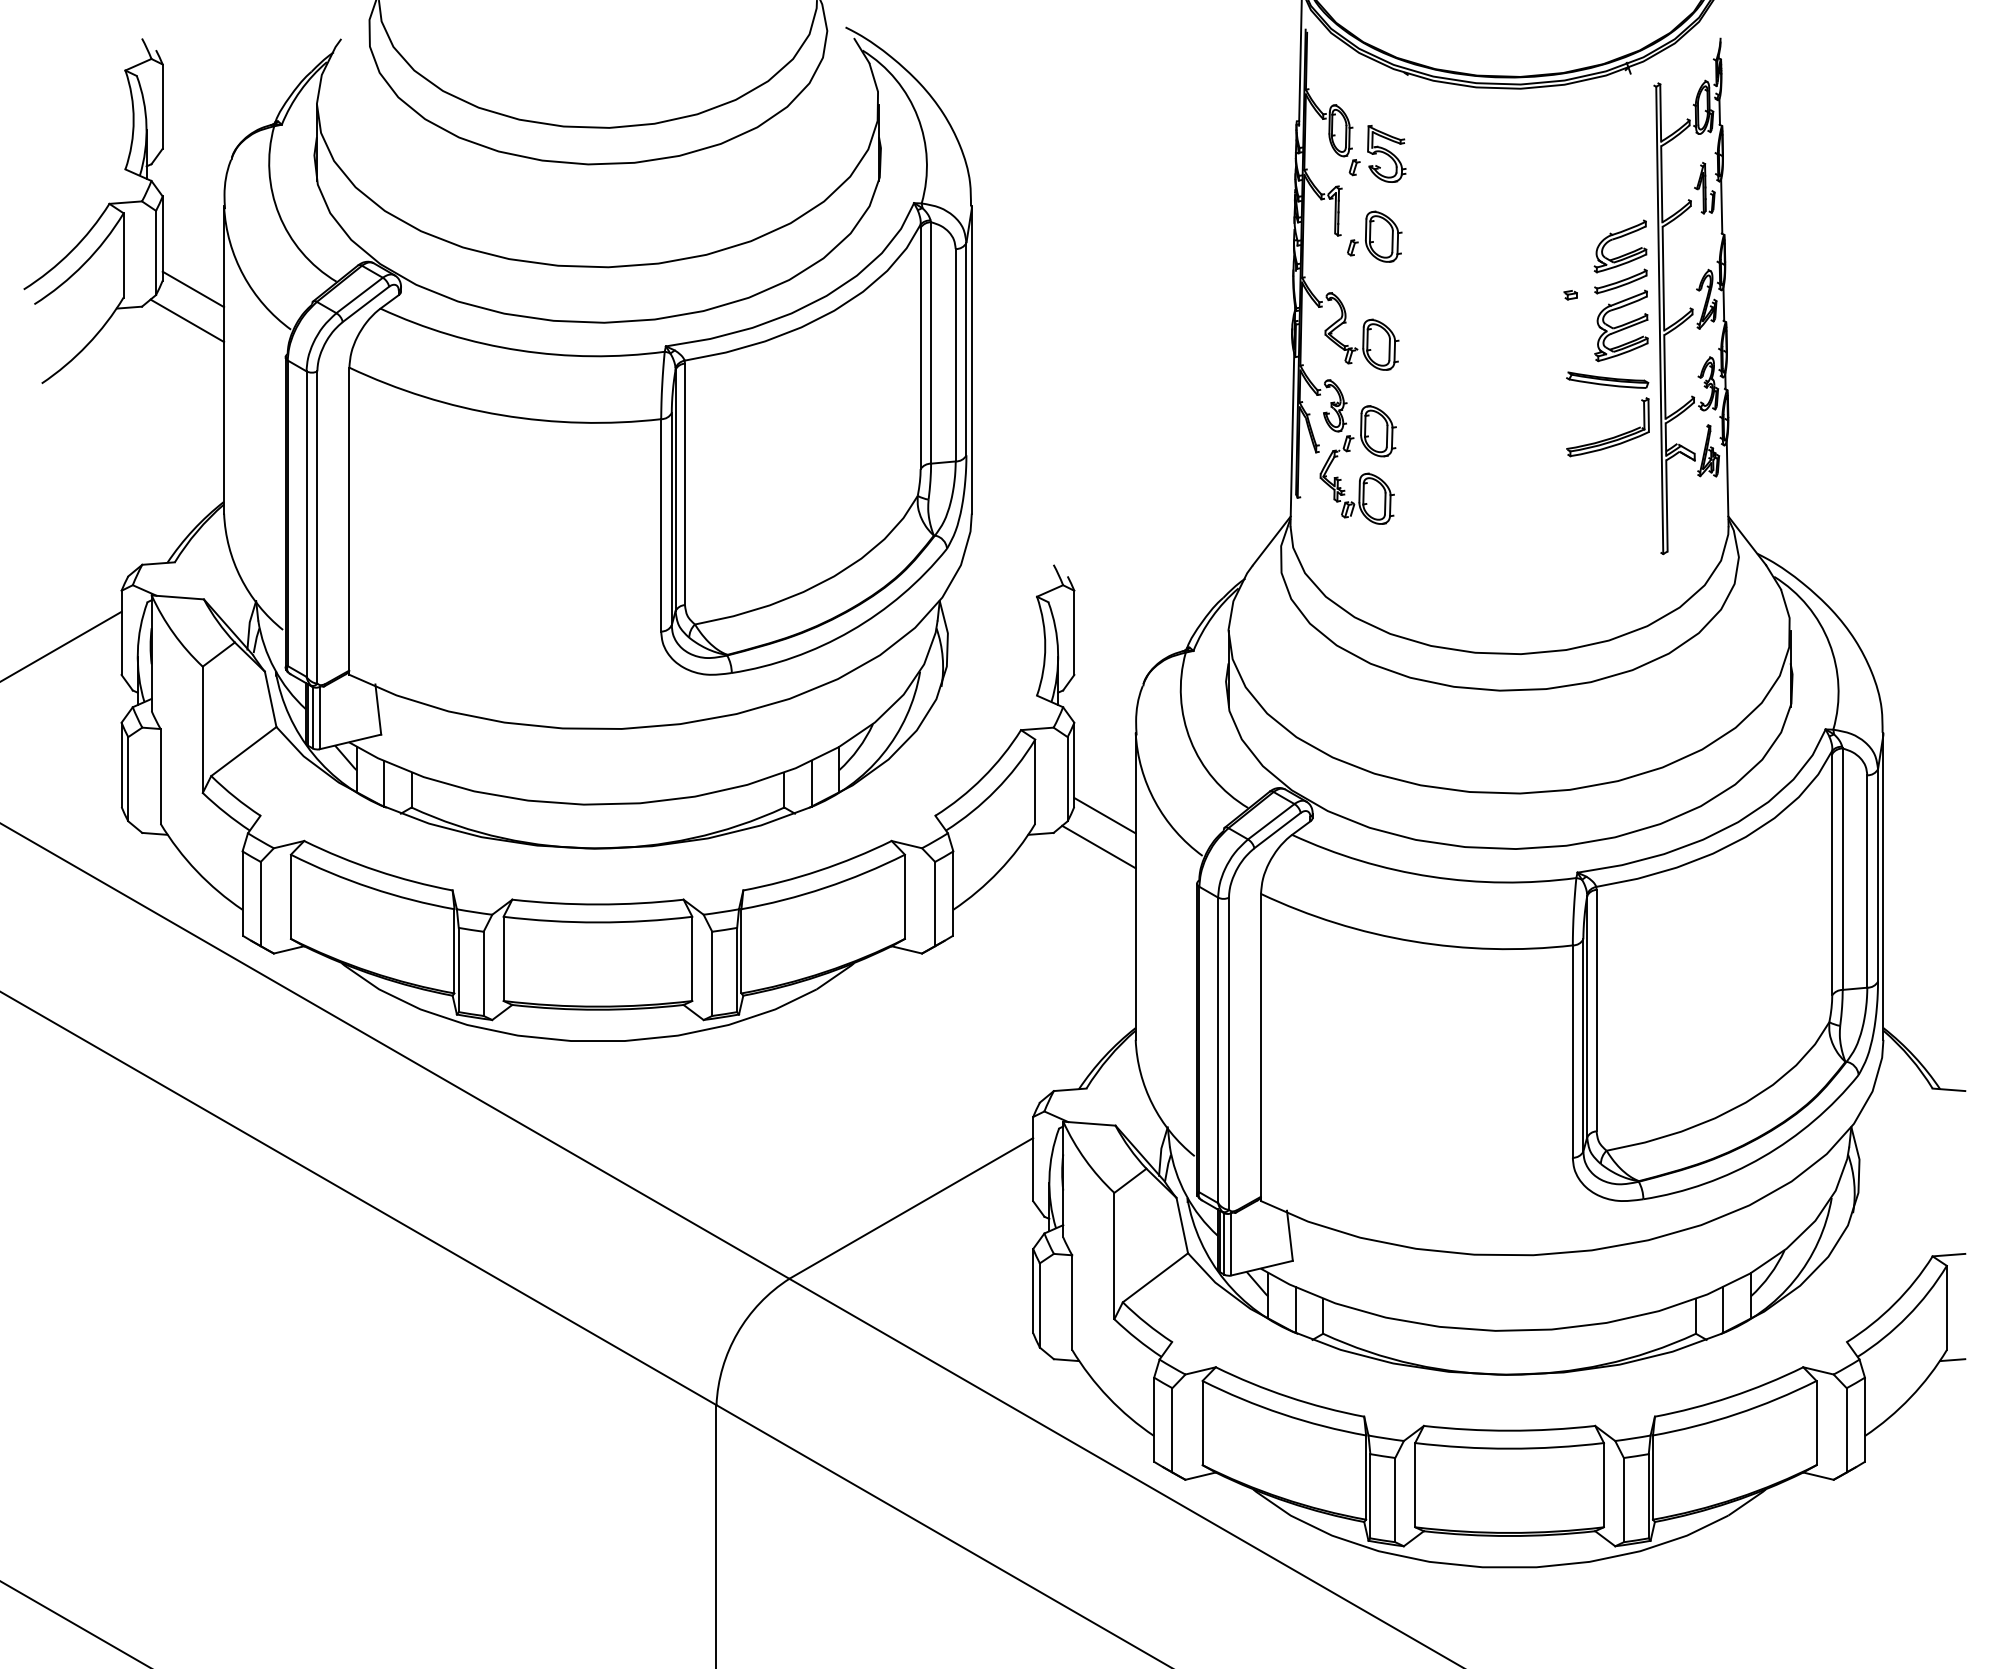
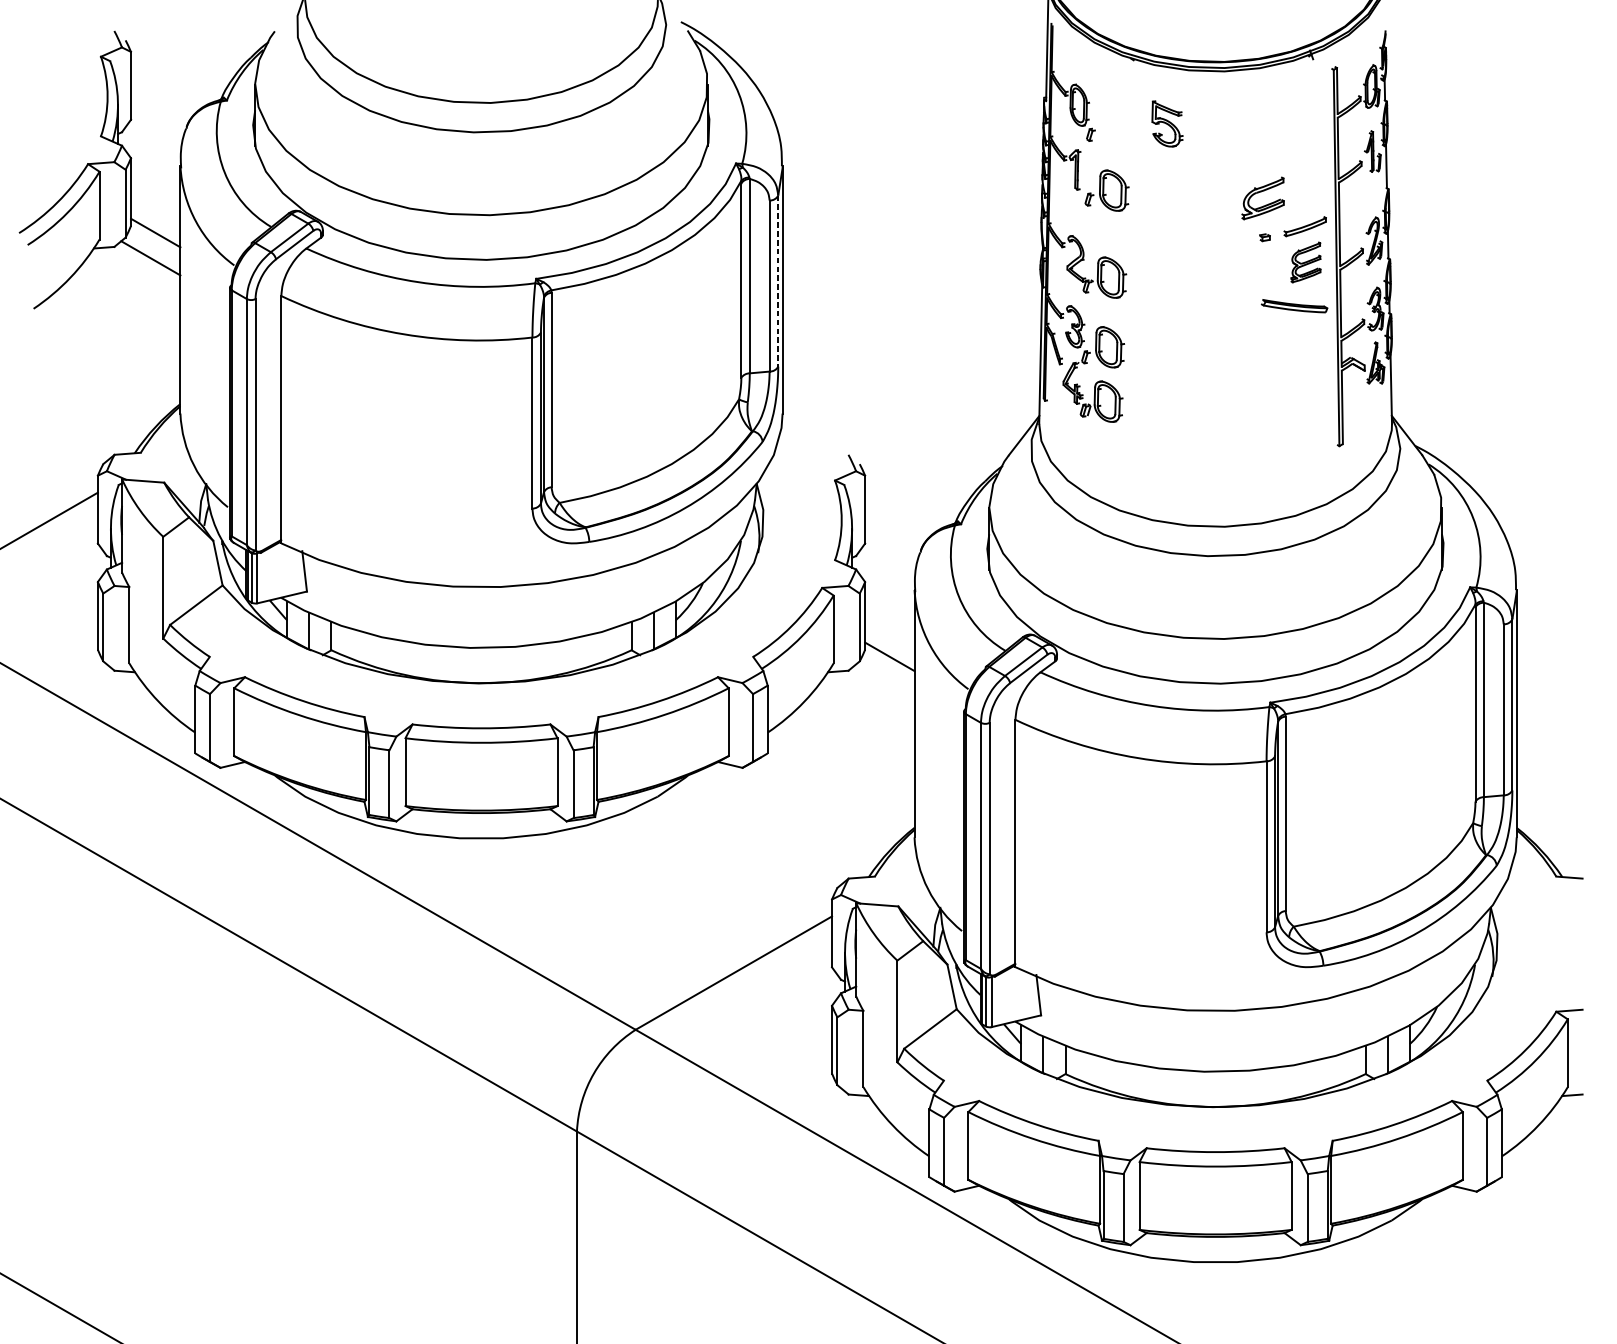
part: (1386, 153) -> (1167, 123), moved
part: (1619, 238) -> (1262, 192), moved
part: (1621, 325) -> (1305, 262), size x0.7
line: (966, 349) -> (778, 281), solid -> dashed
part: (1610, 437) -> (1296, 352), removed
line: (1098, 846) -> (884, 681), removed

